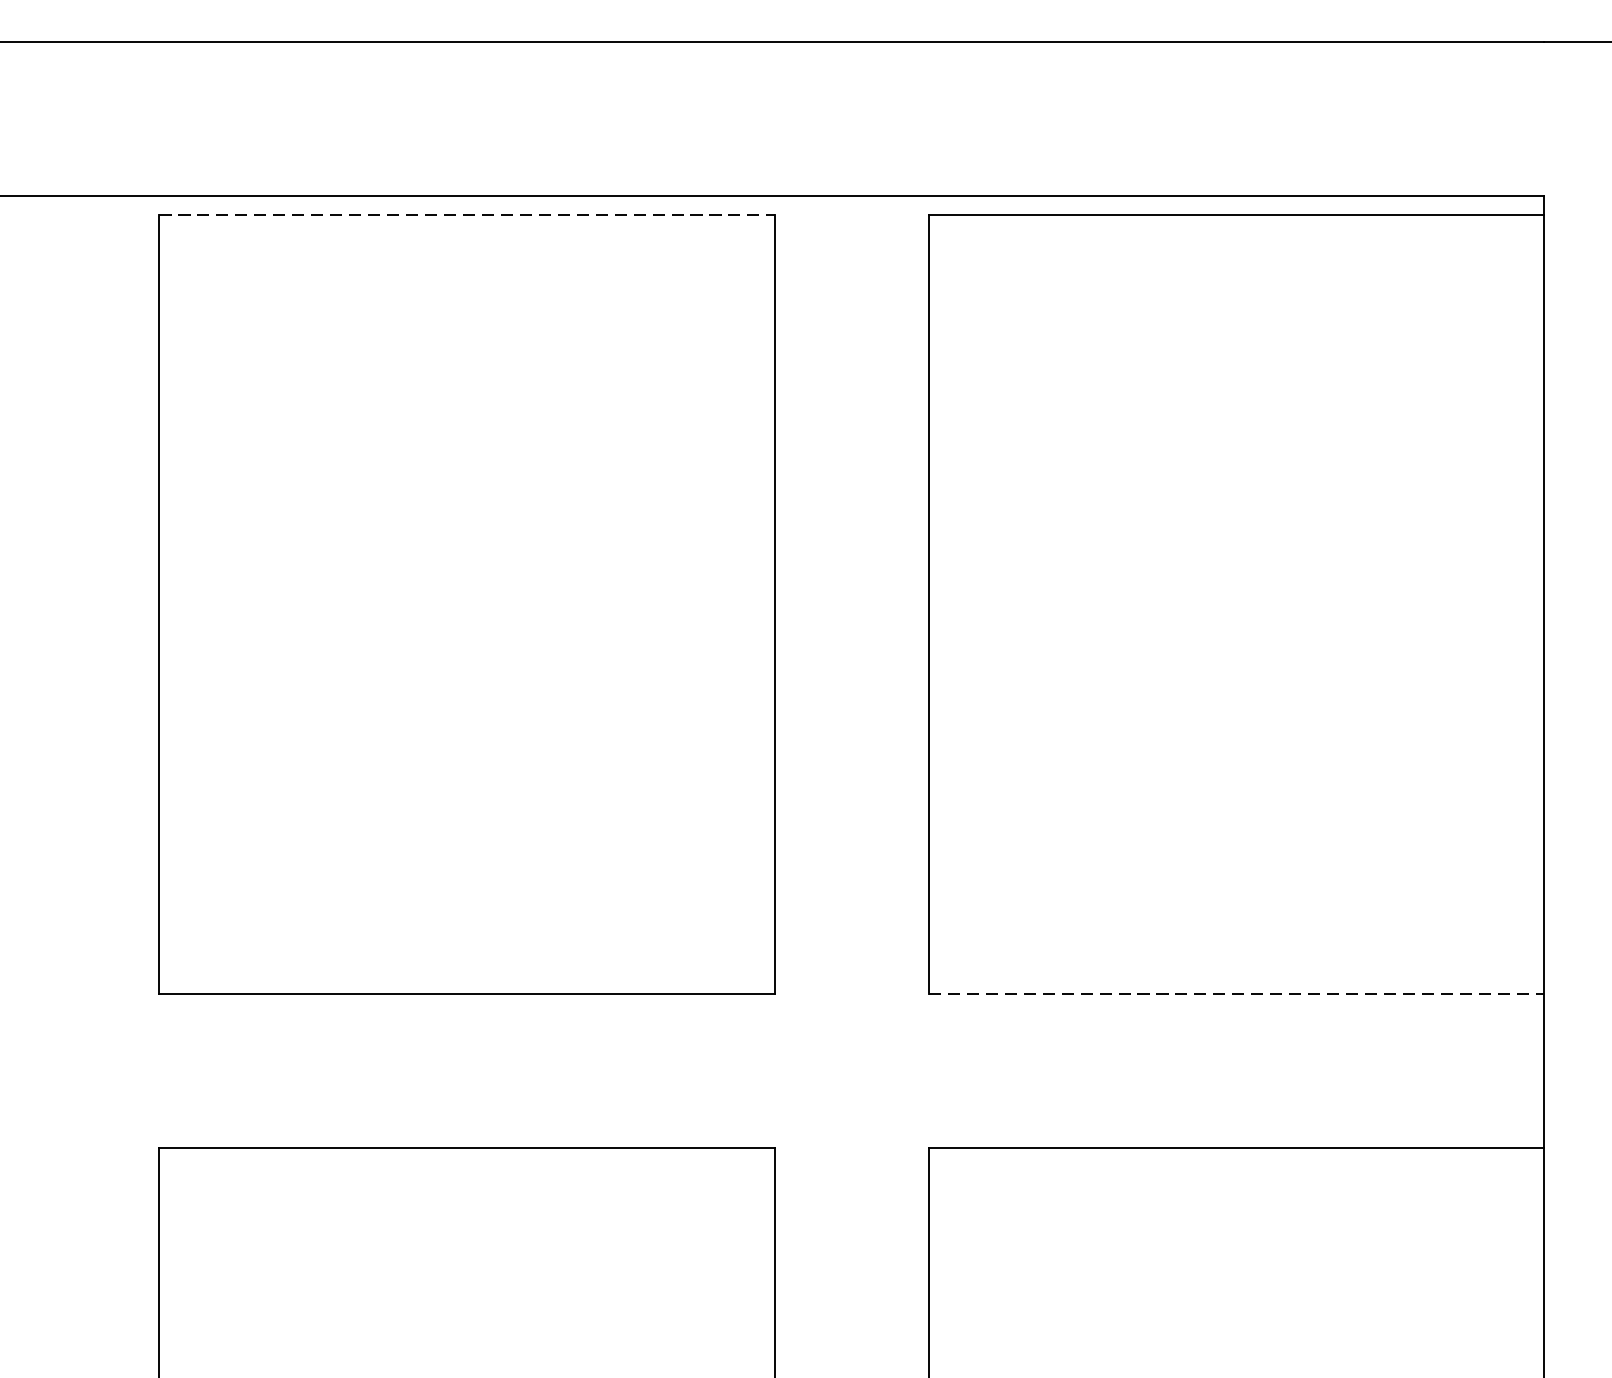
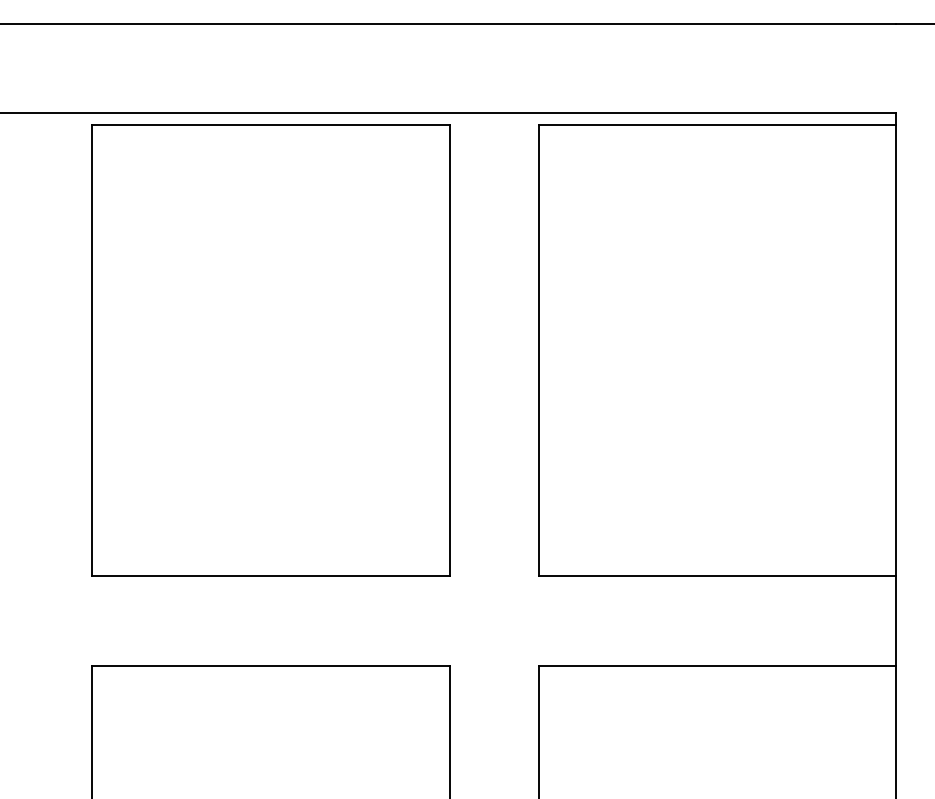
line: (468, 214) -> (271, 124), dashed -> solid
line: (1237, 994) -> (717, 576), dashed -> solid

